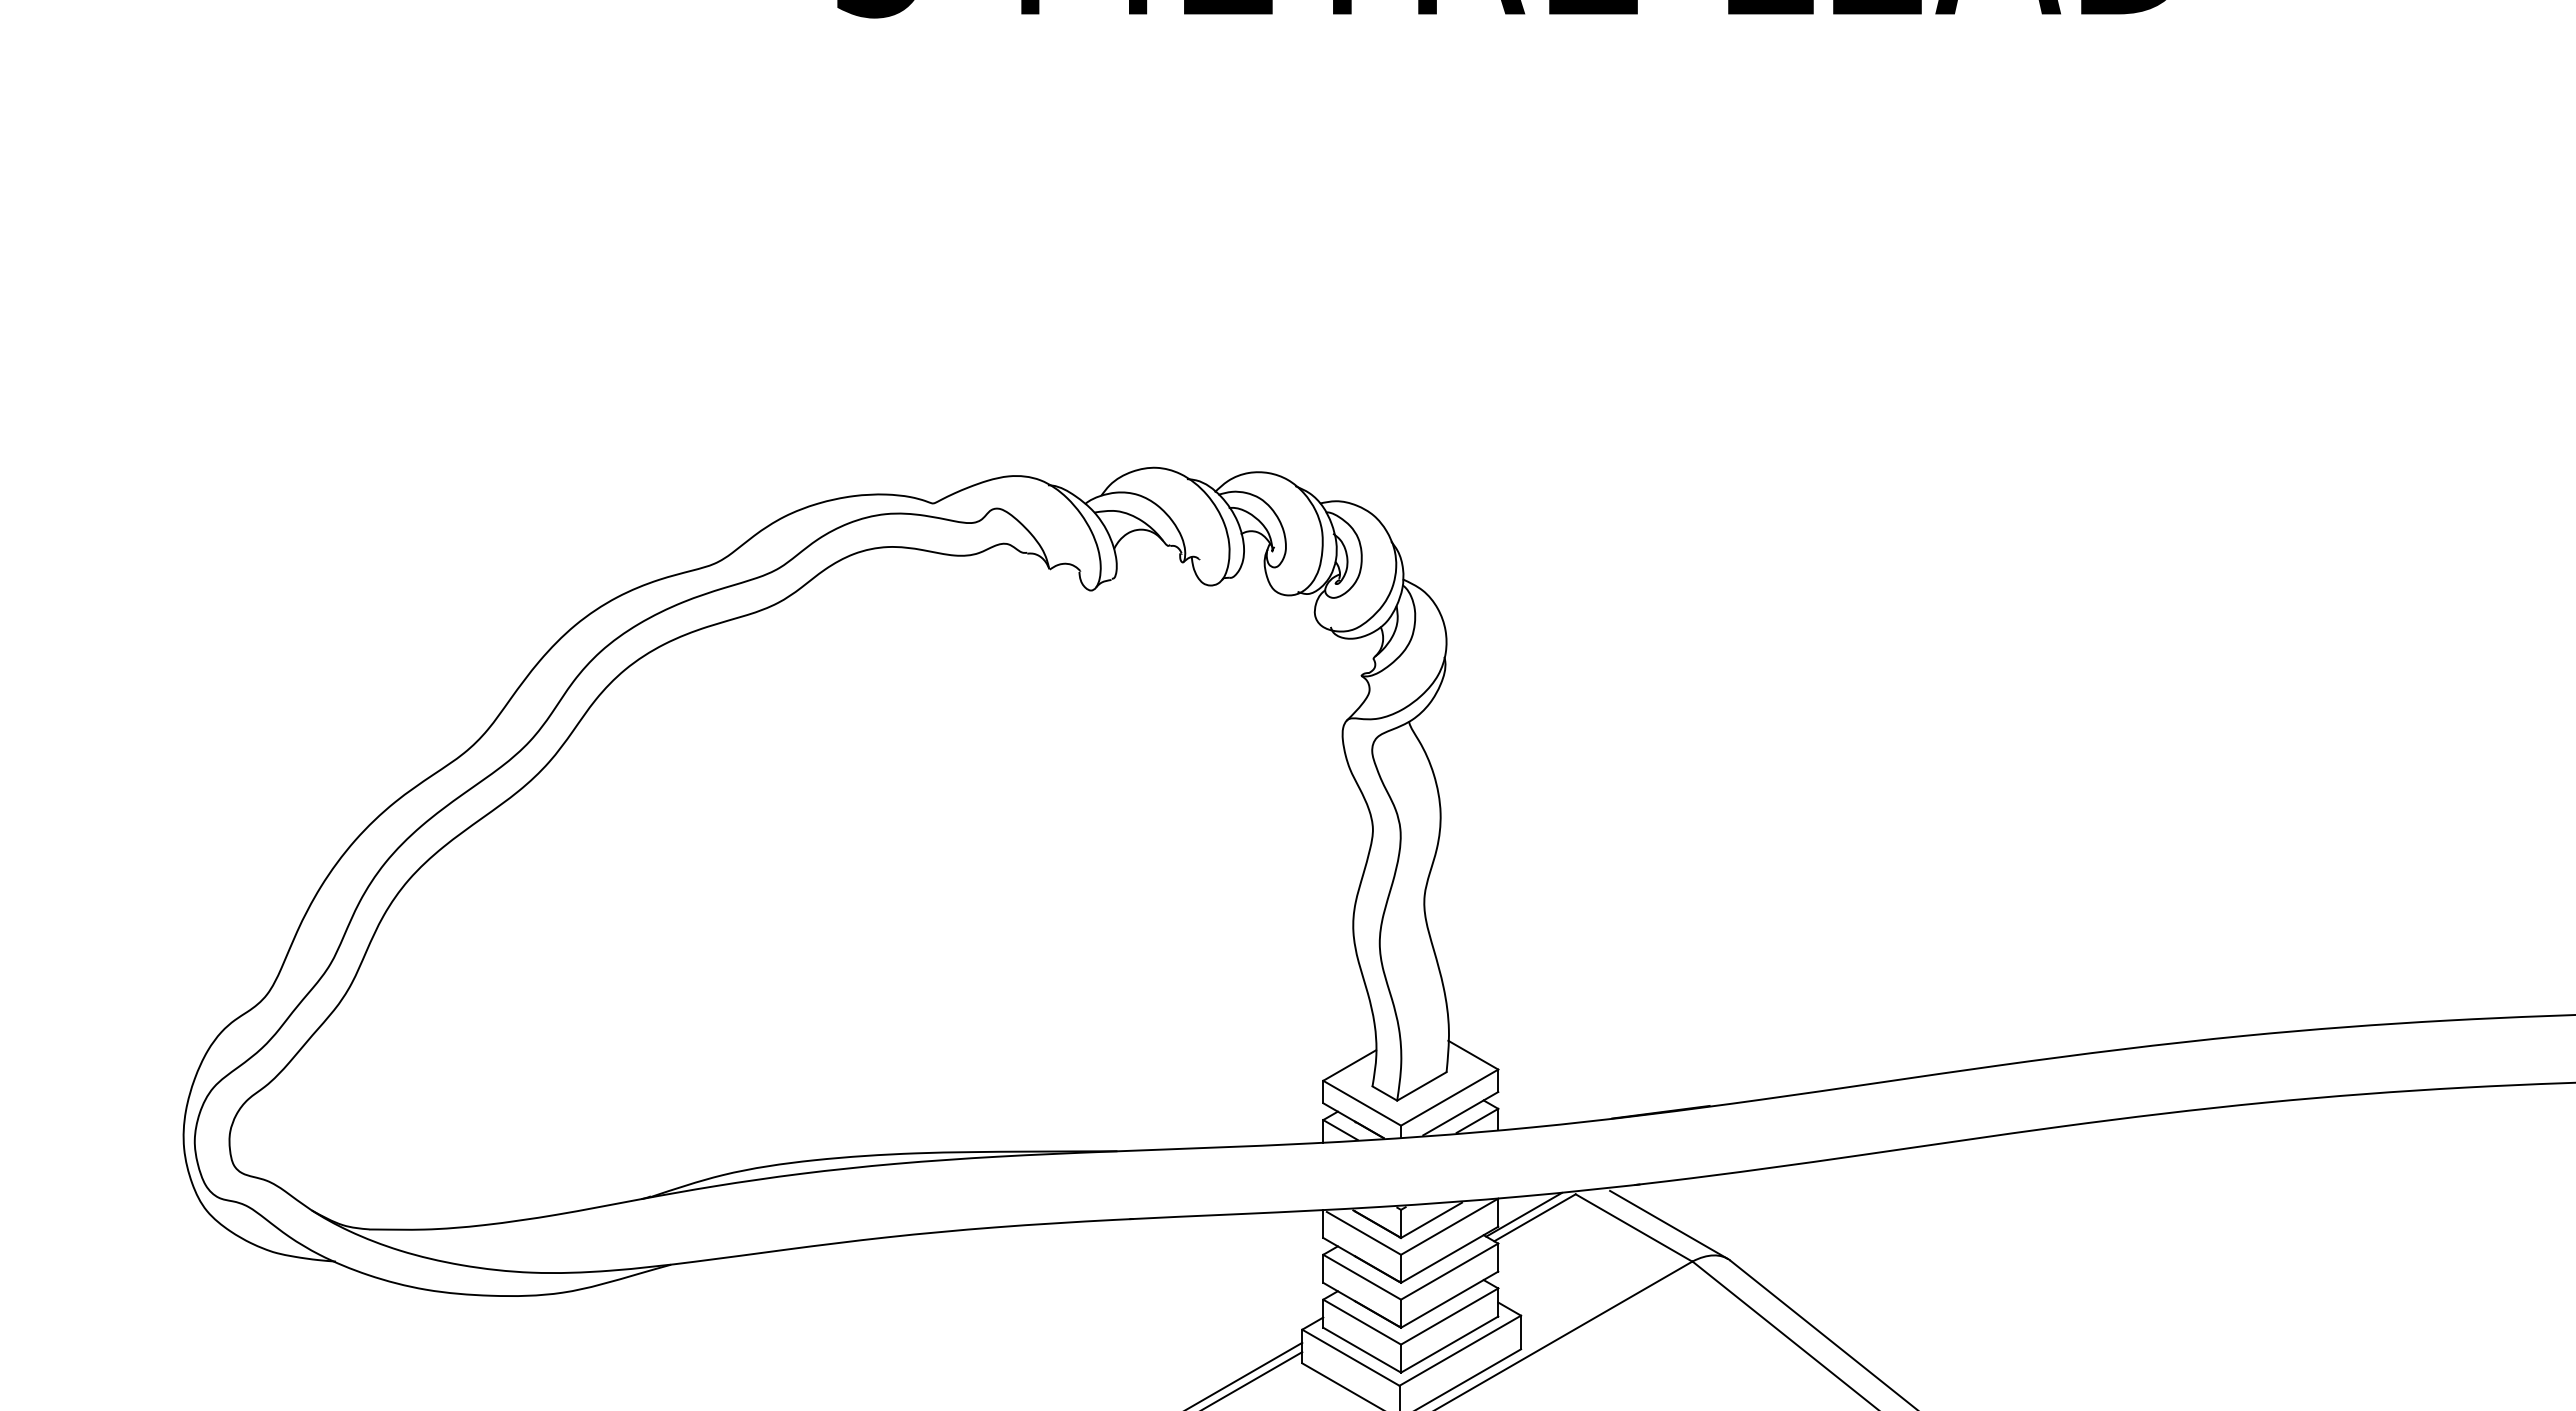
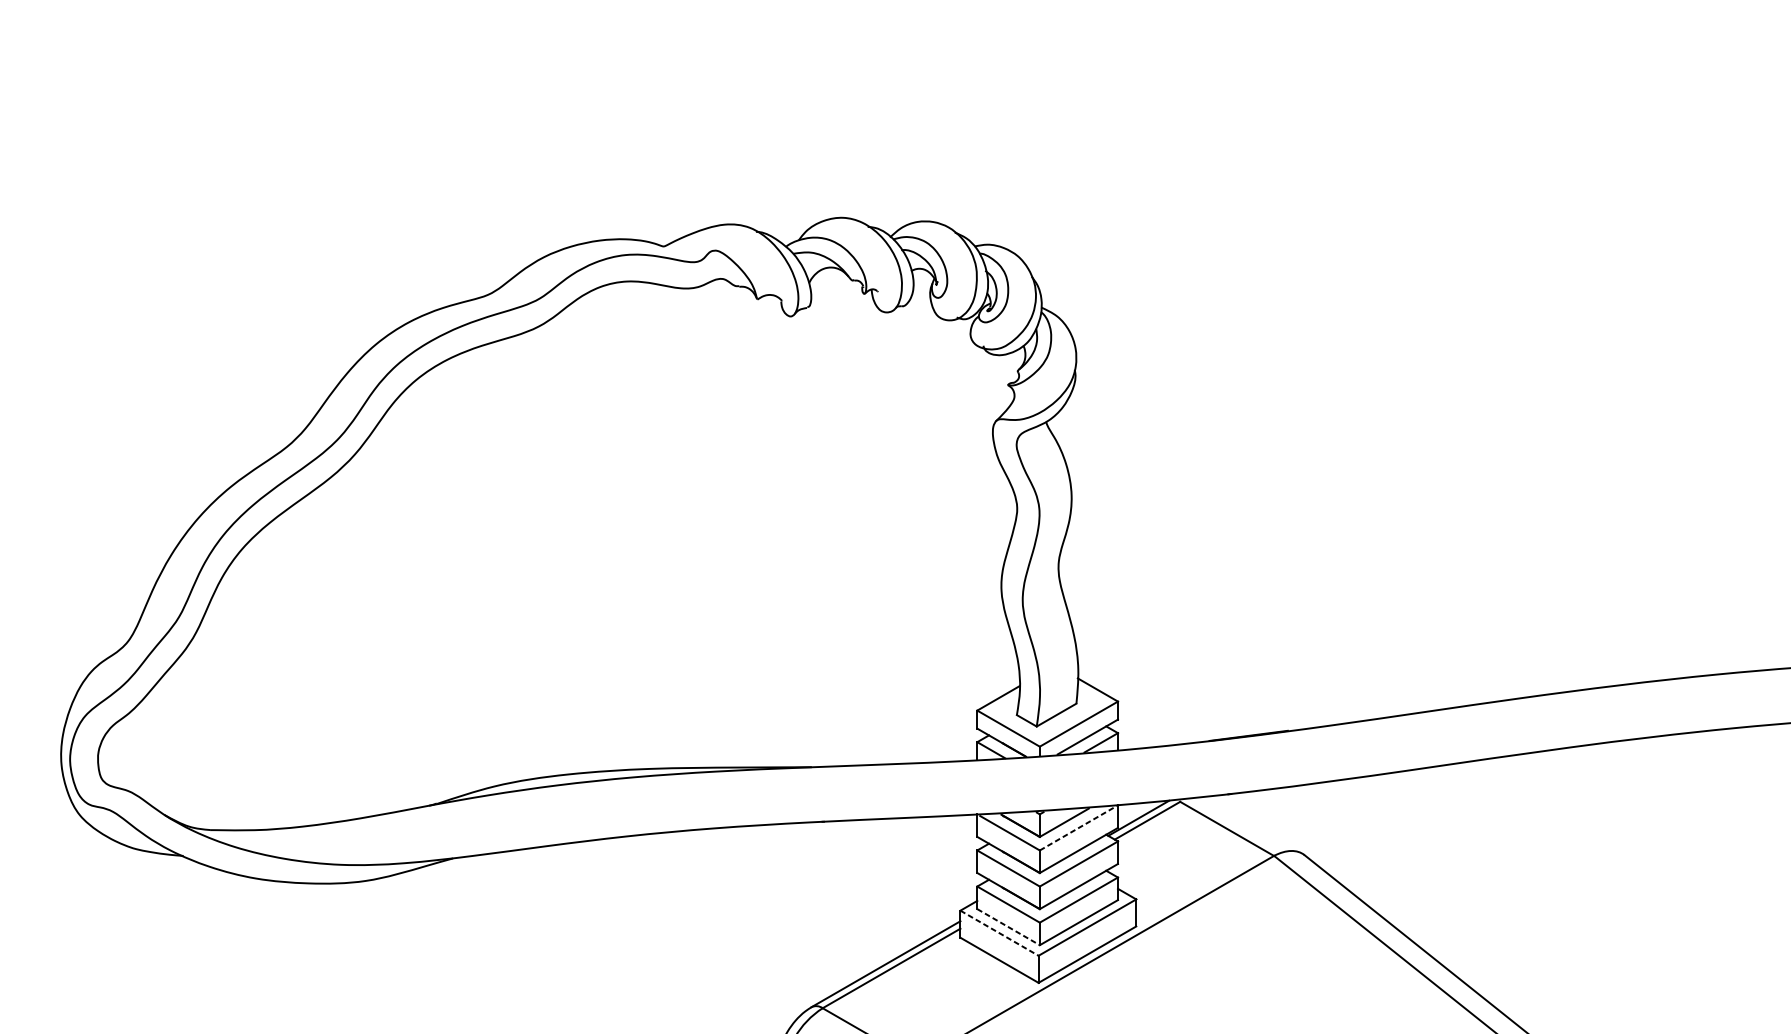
line: (1668, 1224) -> (1254, 826), removed
line: (1450, 1226) -> (1079, 827), solid -> dashed
line: (1362, 1350) -> (1008, 927), solid -> dashed
line: (1351, 1357) -> (999, 933), solid -> dashed

